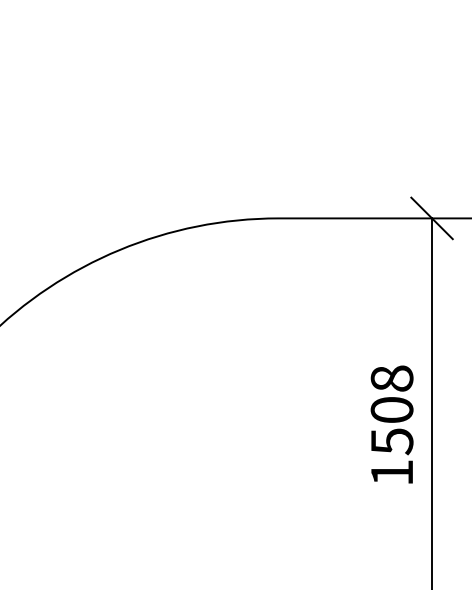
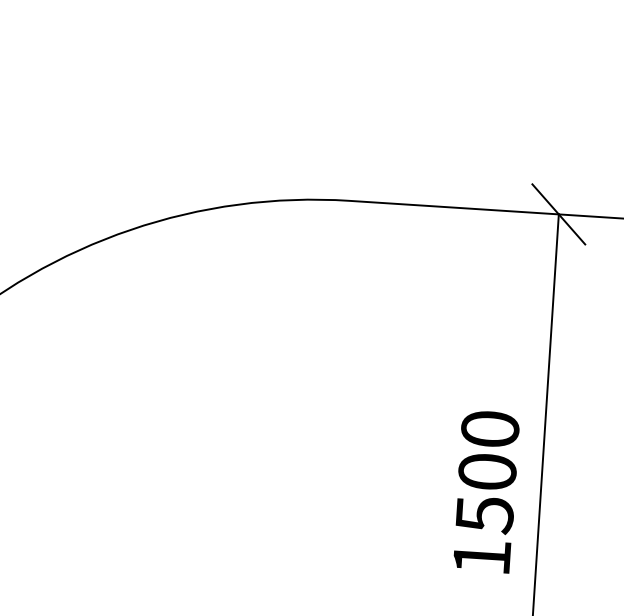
text: (391, 378) -> (489, 428), 1508 -> 1500

